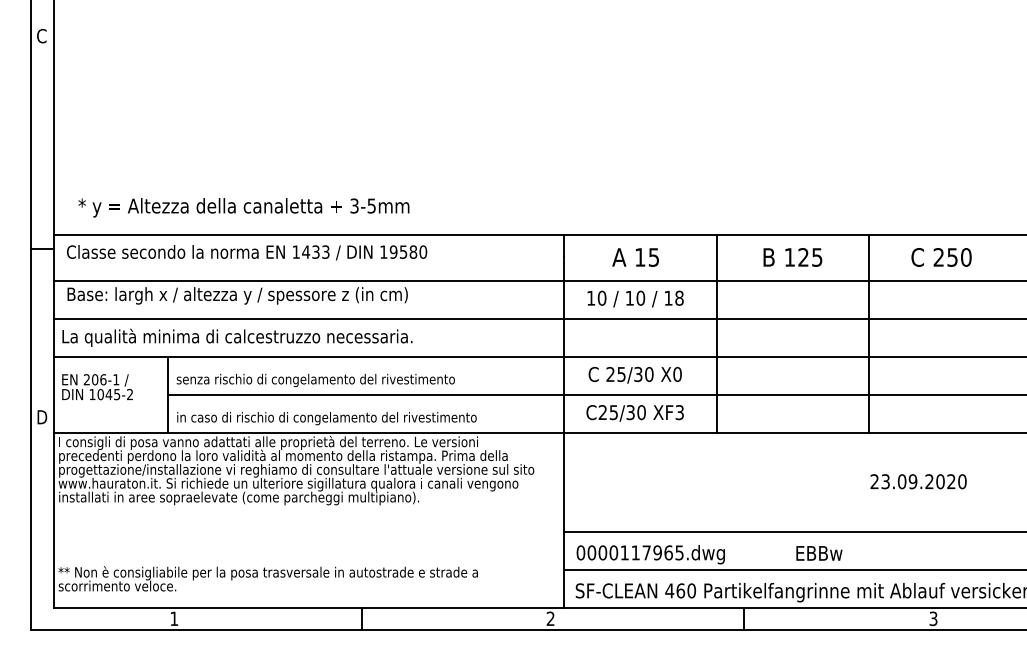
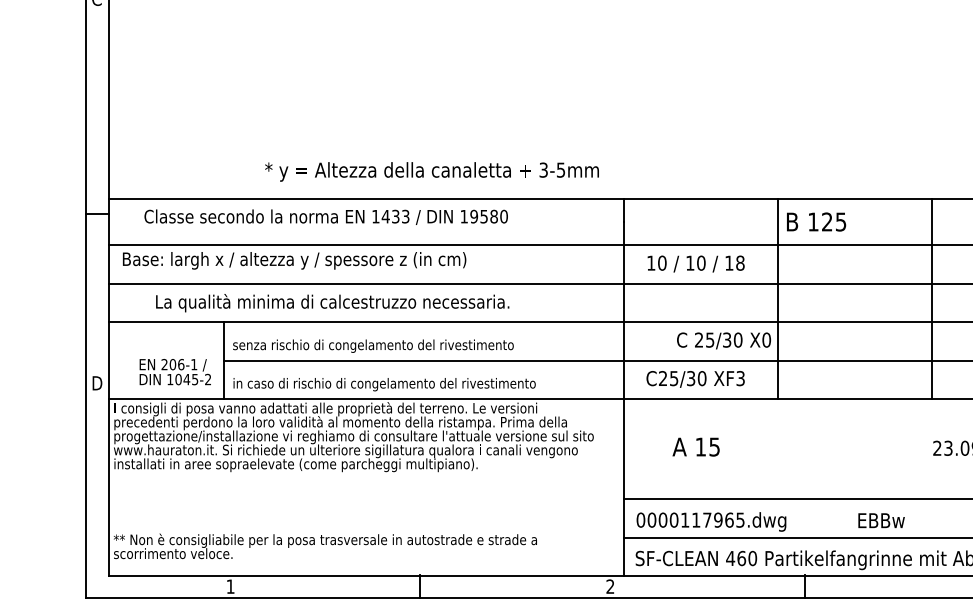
text: (243, 207) -> (431, 171), moved
text: (247, 252) -> (326, 217), moved
text: (635, 257) -> (695, 447), moved
text: (792, 257) -> (816, 222), moved
text: (237, 337) -> (332, 302), moved
text: (634, 375) -> (723, 341), moved
text: (97, 387) -> (175, 372), moved

